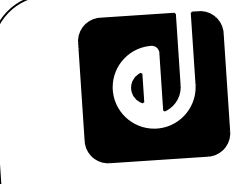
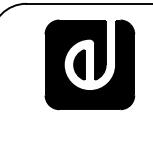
part: (137, 87) -> (79, 64), size x1.67

